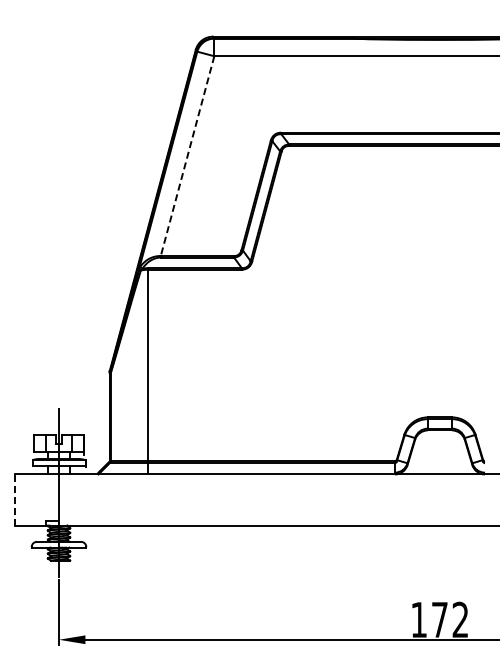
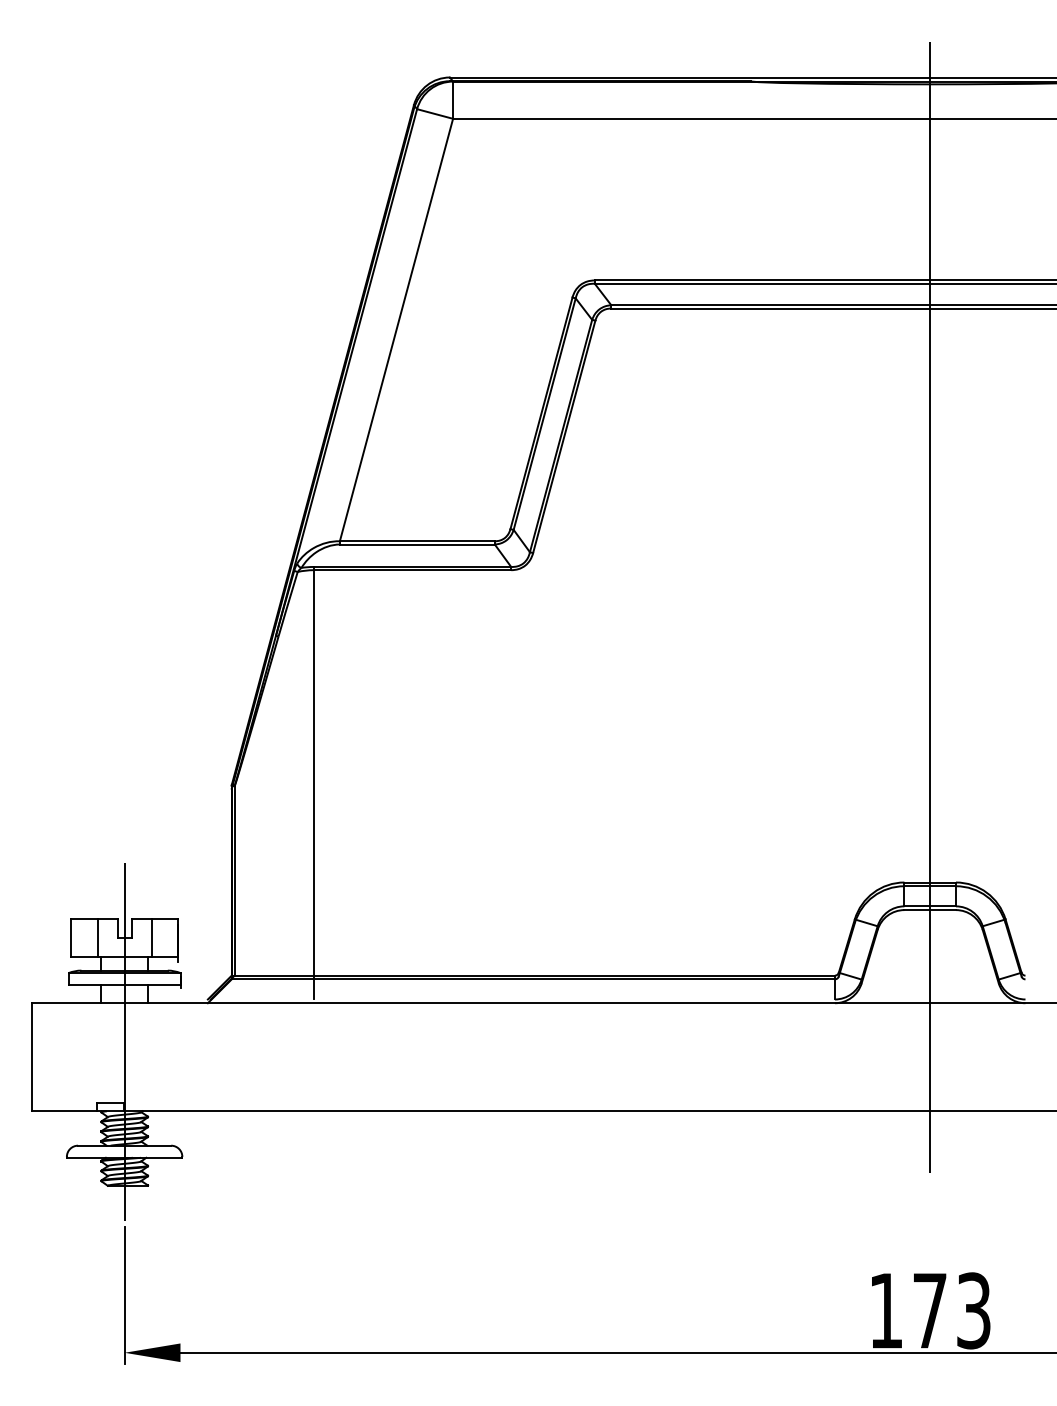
line: (187, 156) -> (396, 330), dashed -> solid
line: (439, 286) -> (929, 605), added
line: (14, 500) -> (30, 1058), dashed -> solid
text: (460, 620) -> (973, 1312), 172 -> 173

